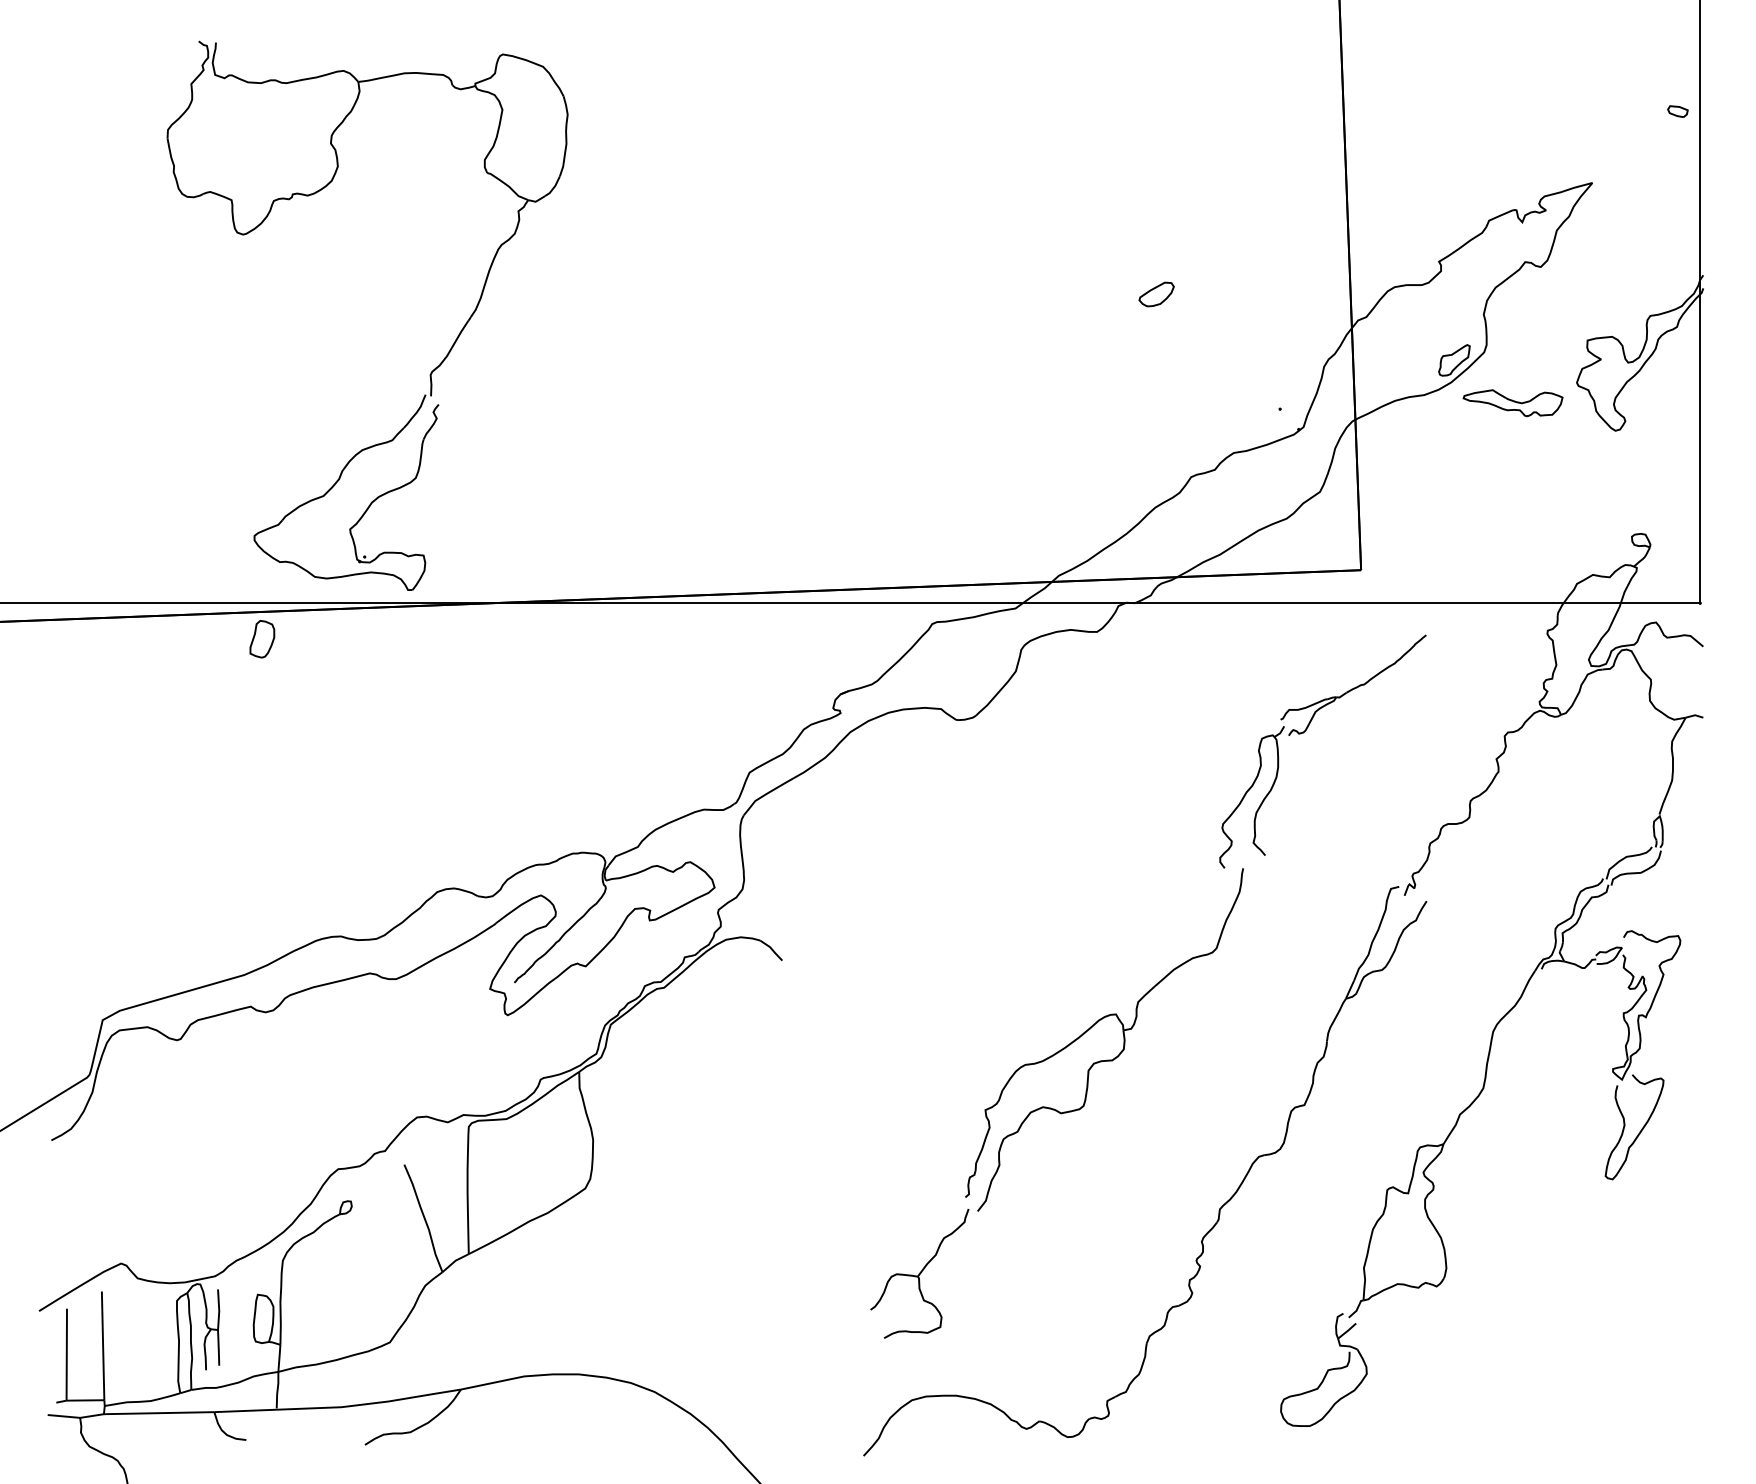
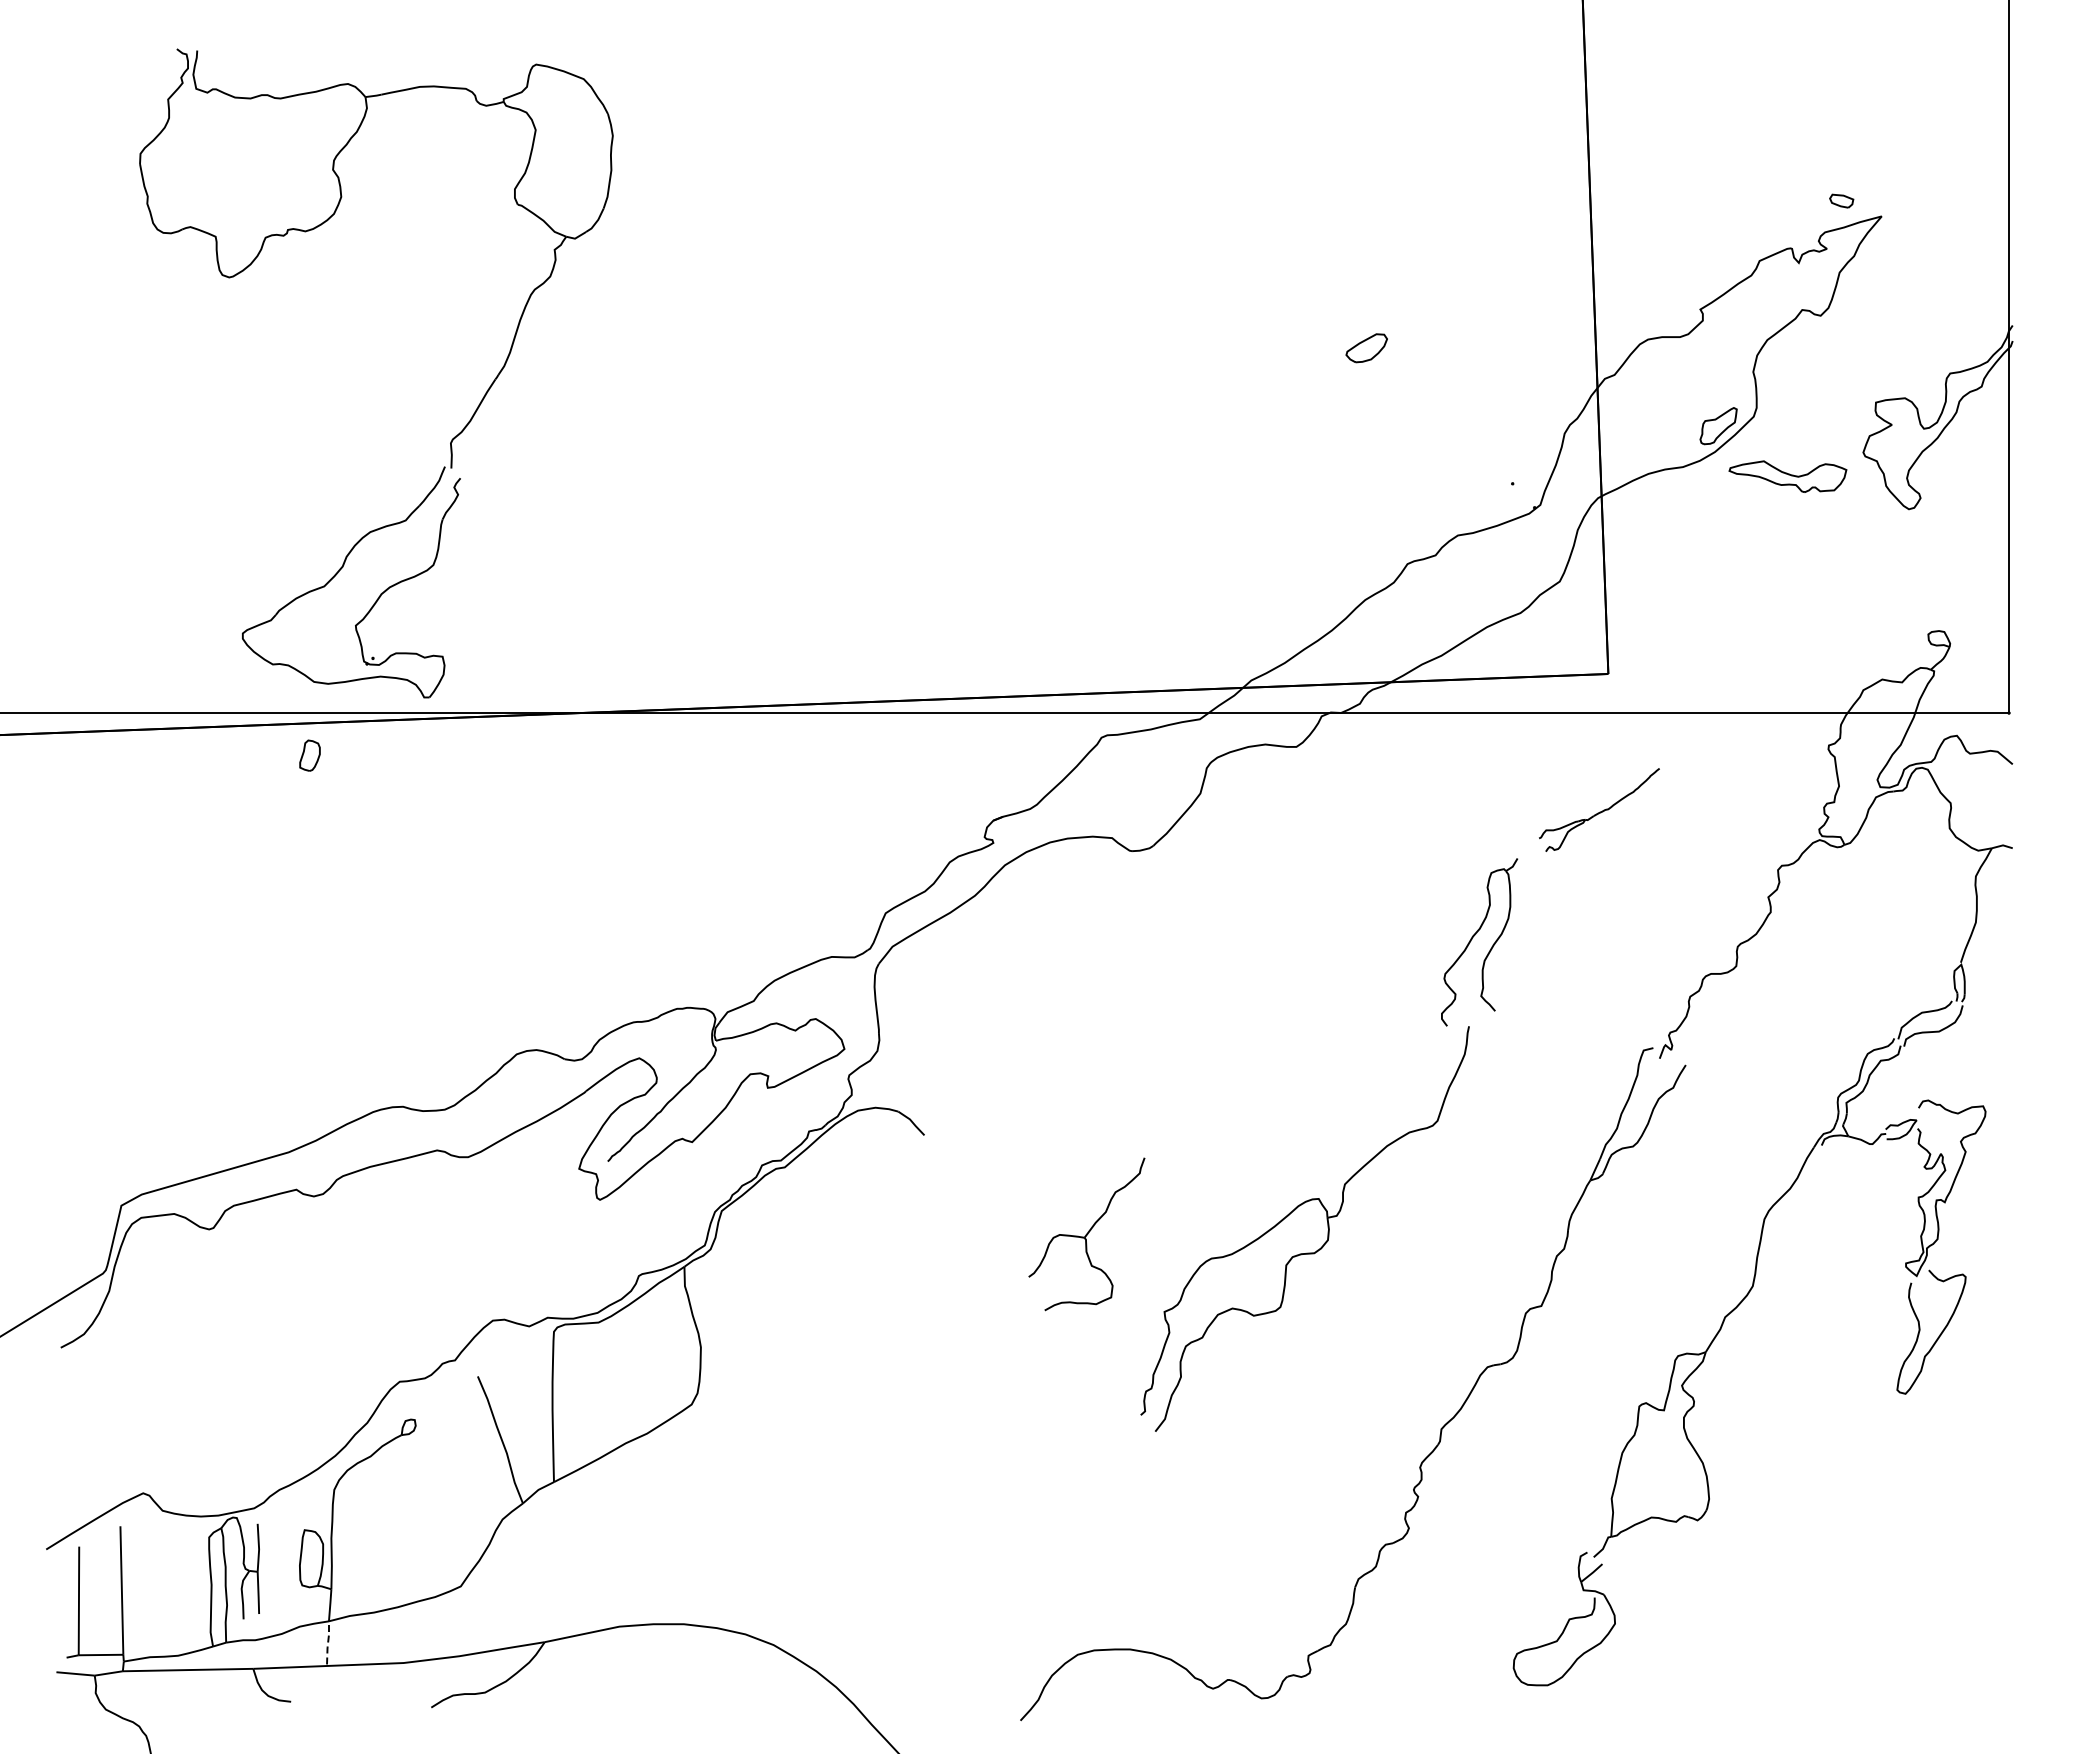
part: (1677, 111) -> (1841, 200), moved
part: (431, 371) -> (451, 439), moved
part: (261, 639) -> (309, 755), size x0.7
part: (1353, 684) -> (1599, 809), size x0.7
part: (919, 1273) -> (1086, 1234), moved
line: (277, 1389) -> (328, 1642), solid -> dashed

